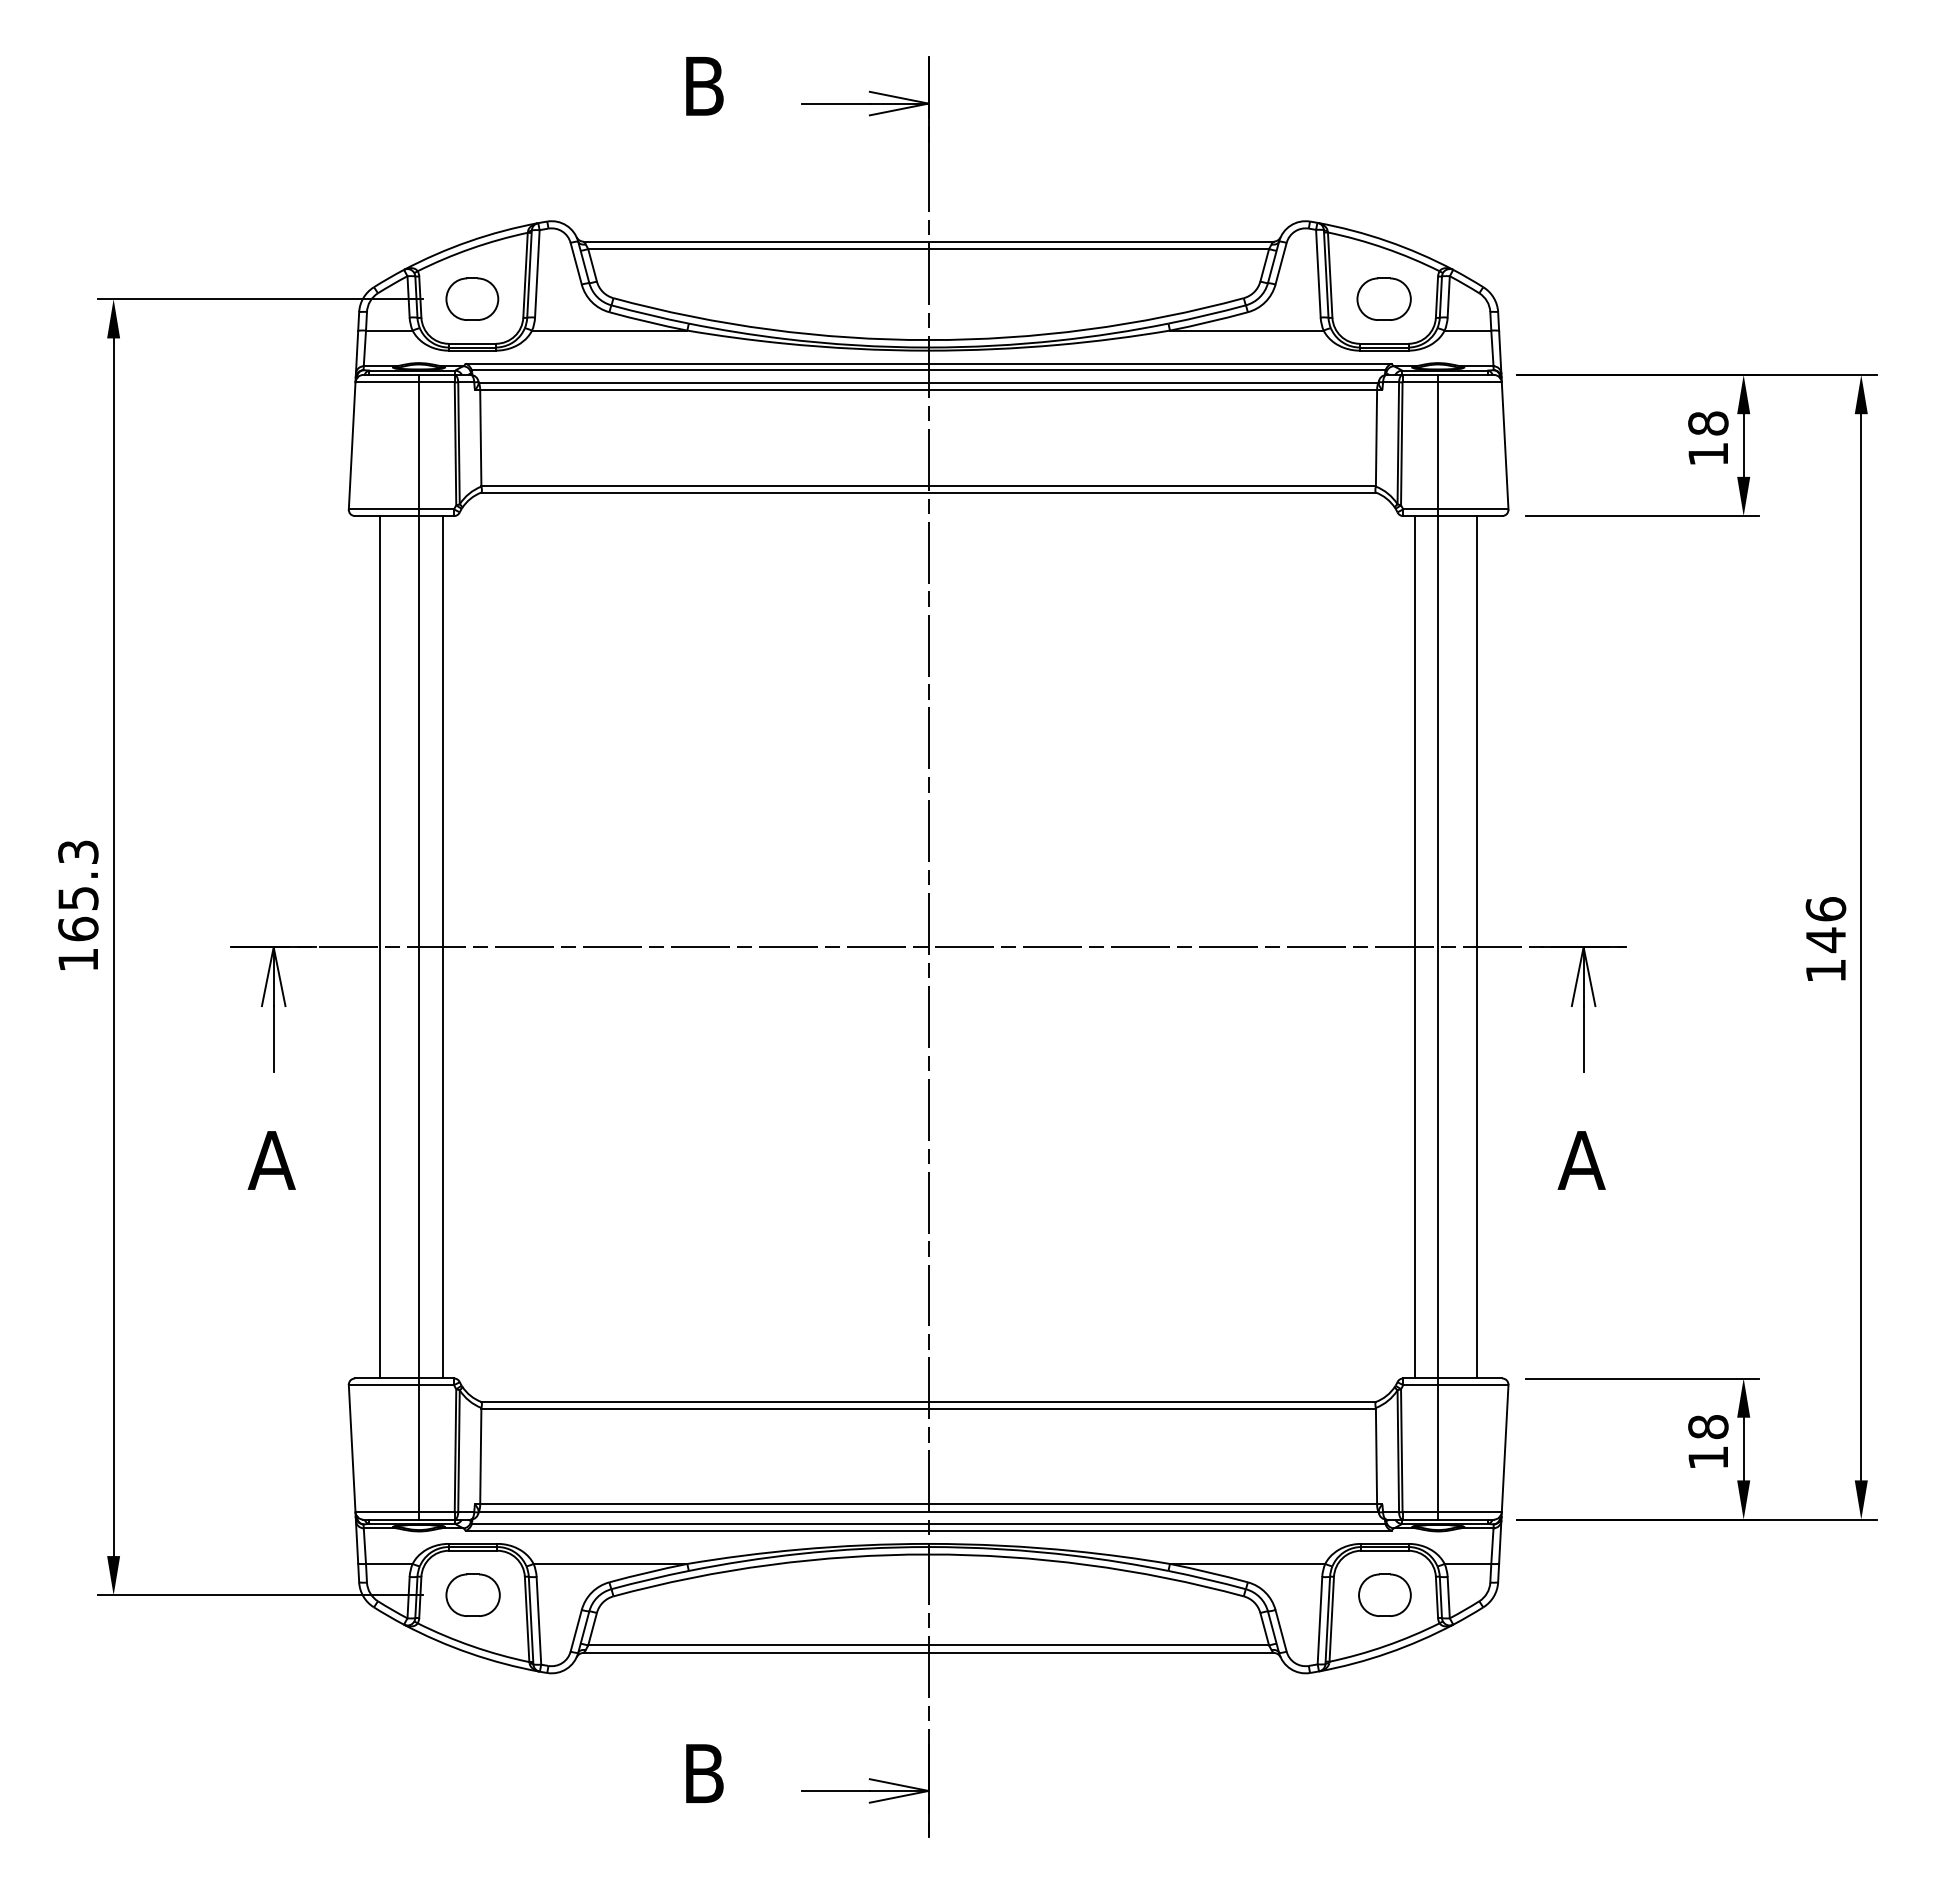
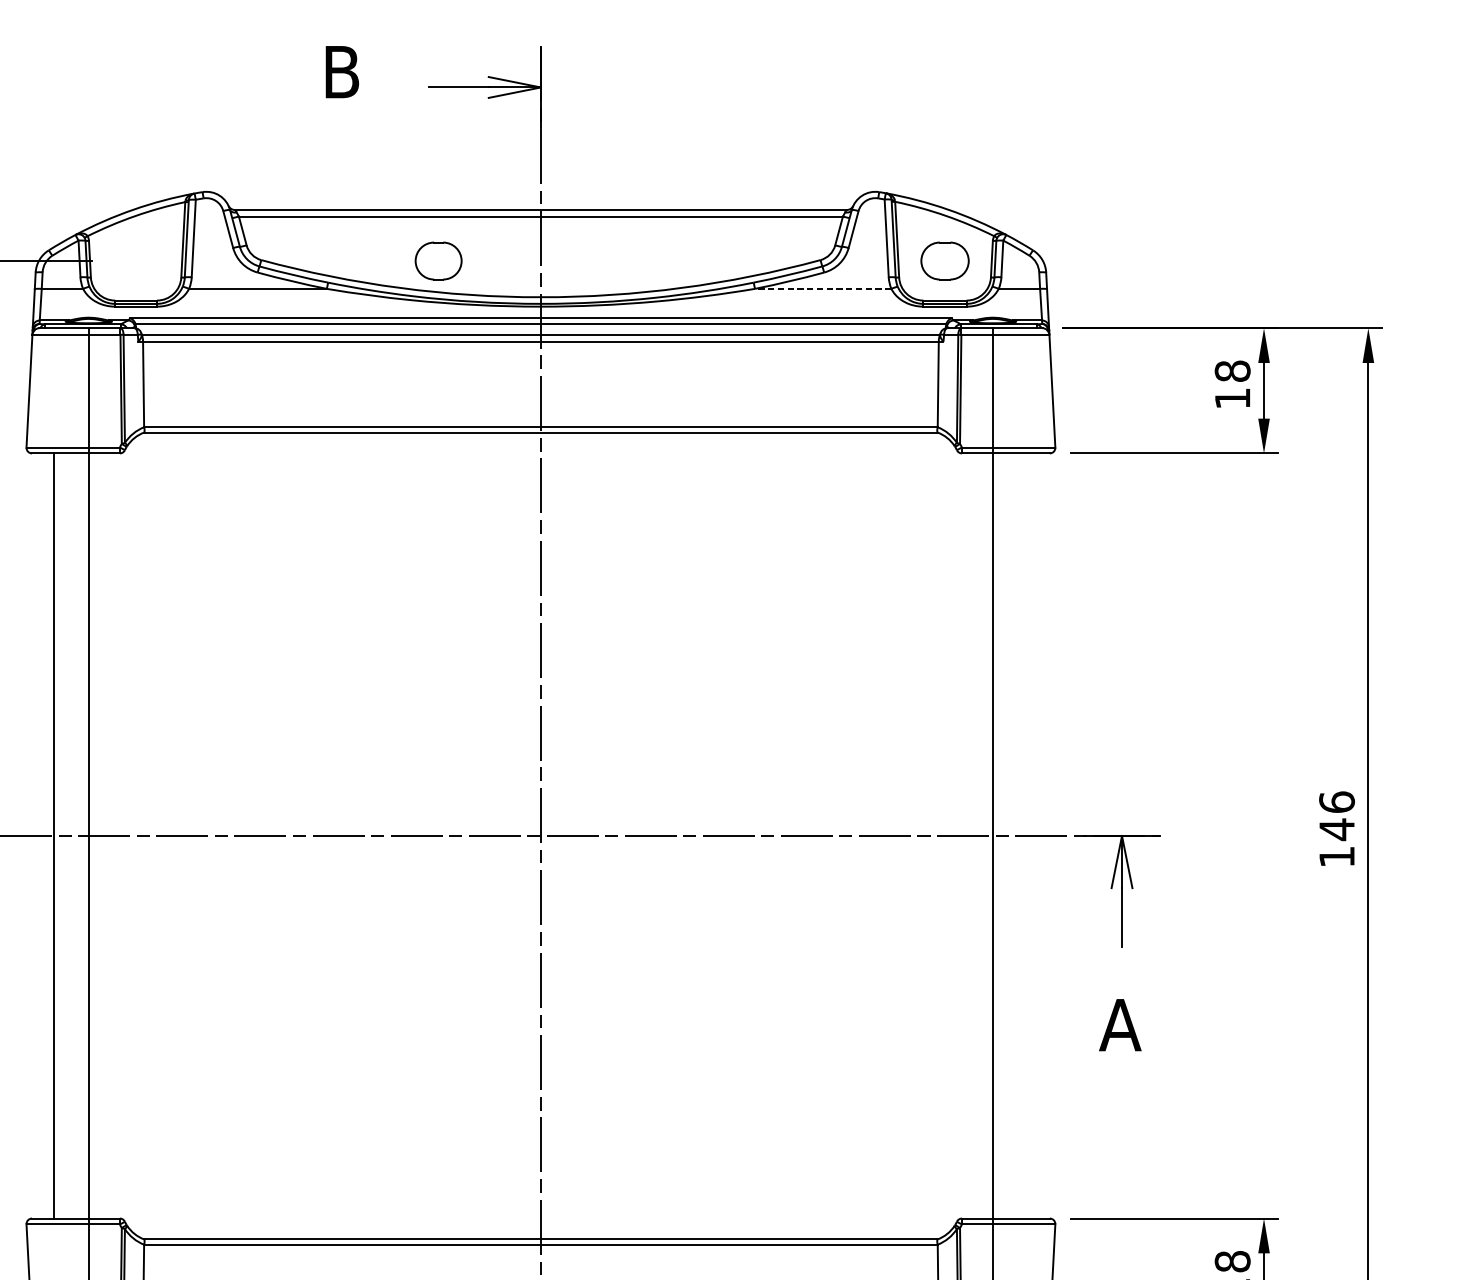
part: (472, 298) -> (438, 260), moved
line: (1246, 330) -> (822, 288), solid -> dashed
line: (442, 947) -> (109, 836), removed
line: (1414, 947) -> (971, 836), removed
line: (1477, 947) -> (1027, 836), removed

